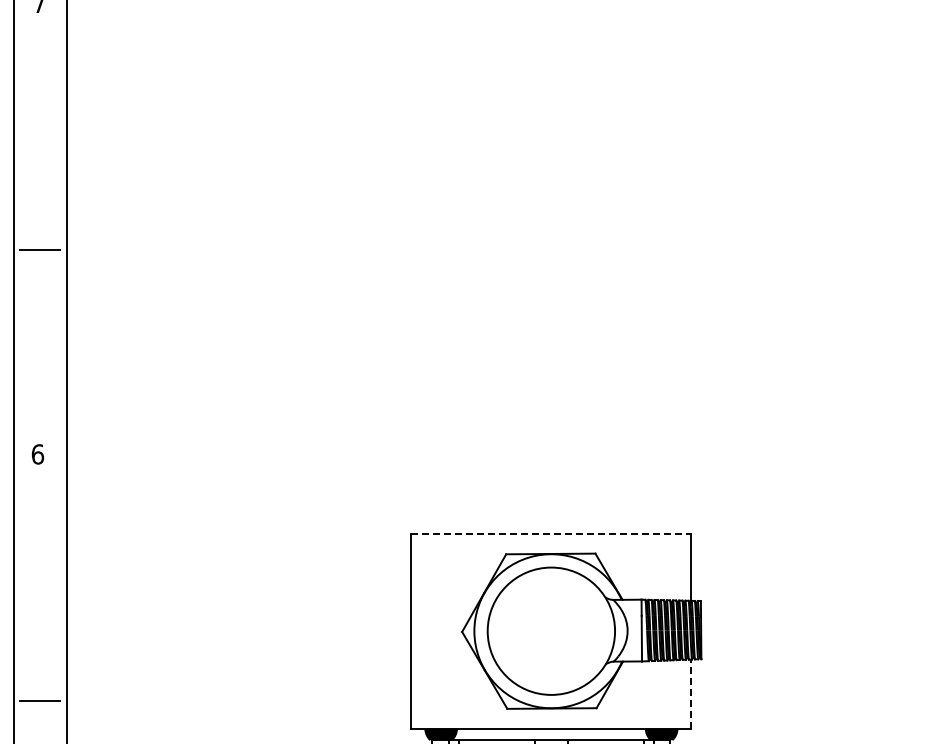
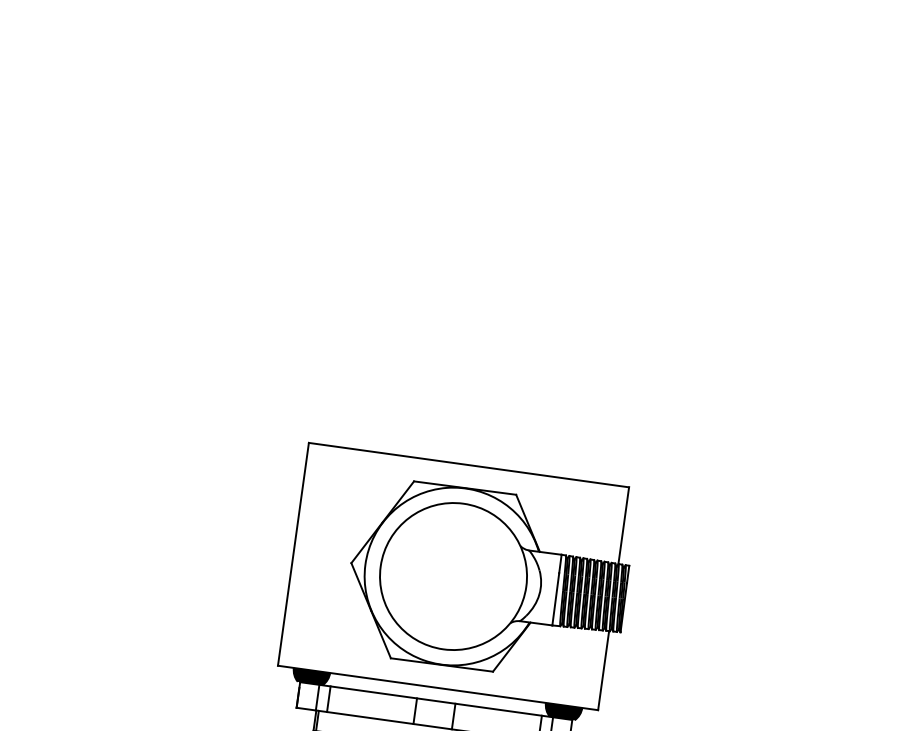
line: (551, 533) -> (469, 464), dashed -> solid
line: (691, 694) -> (603, 671), dashed -> solid

